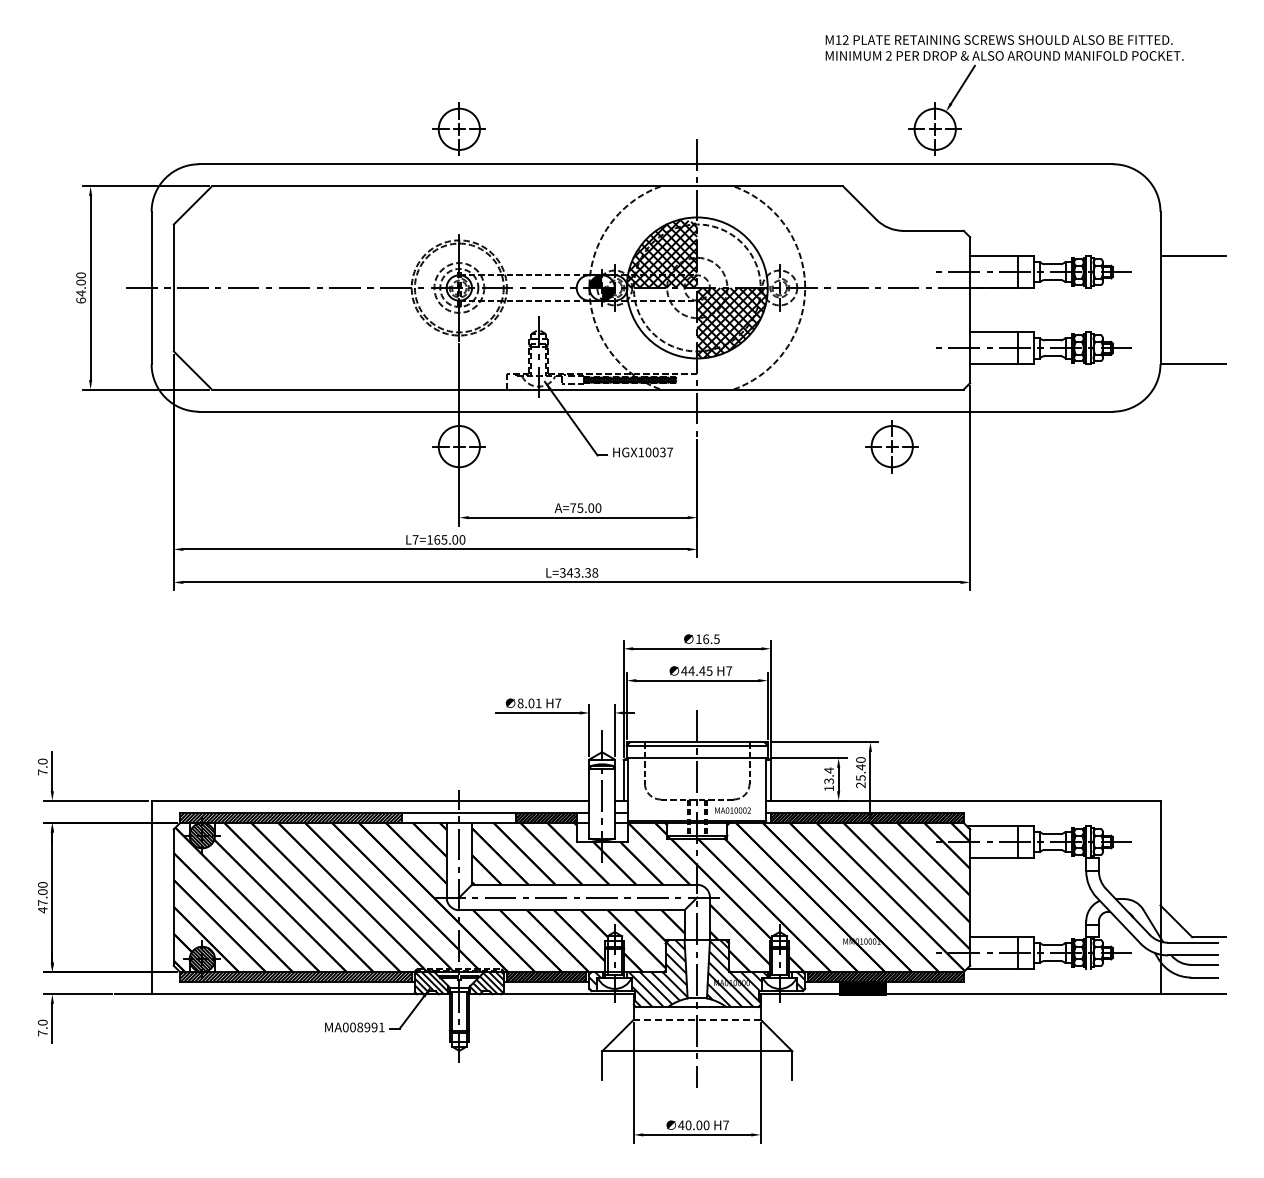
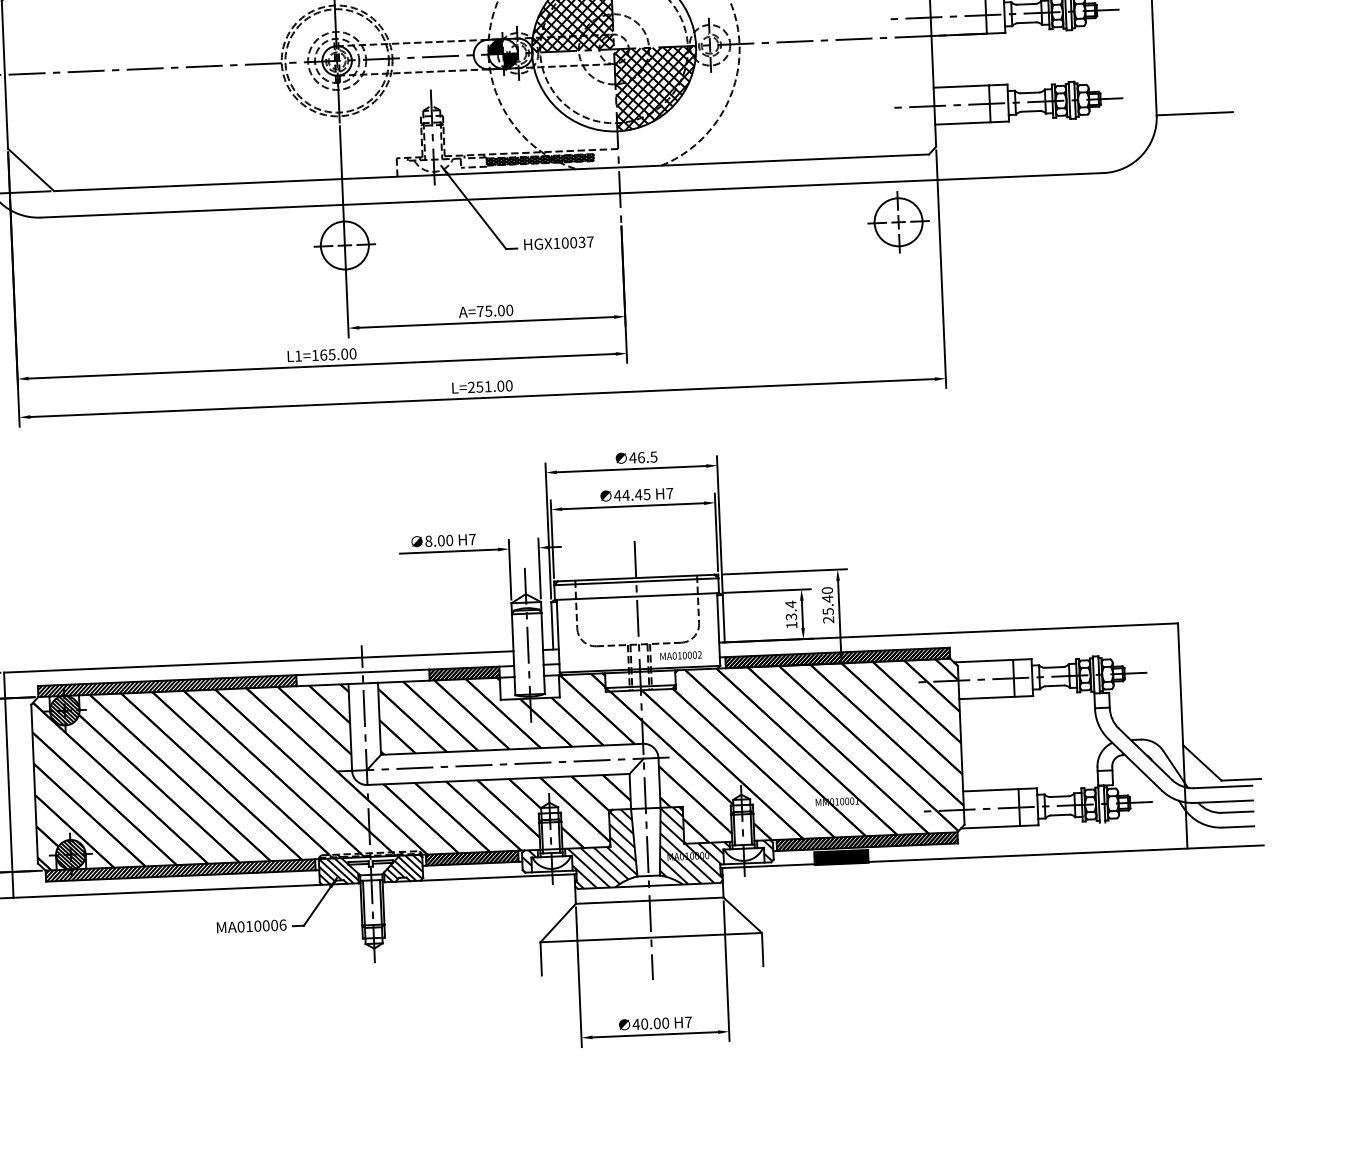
part: (891, 446) -> (897, 222), moved
text: (415, 539) -> (298, 355), L7=165.00 -> L1=165.00
text: (578, 572) -> (489, 386), L=343.38 -> L=251.00
text: (698, 638) -> (632, 457), 16.5 -> 46.5
text: (538, 703) -> (449, 540), 8.01 -> 8.00
line: (696, 1019) -> (648, 900), dashed -> solid
text: (367, 1027) -> (266, 925), MA008991 -> MA010006

